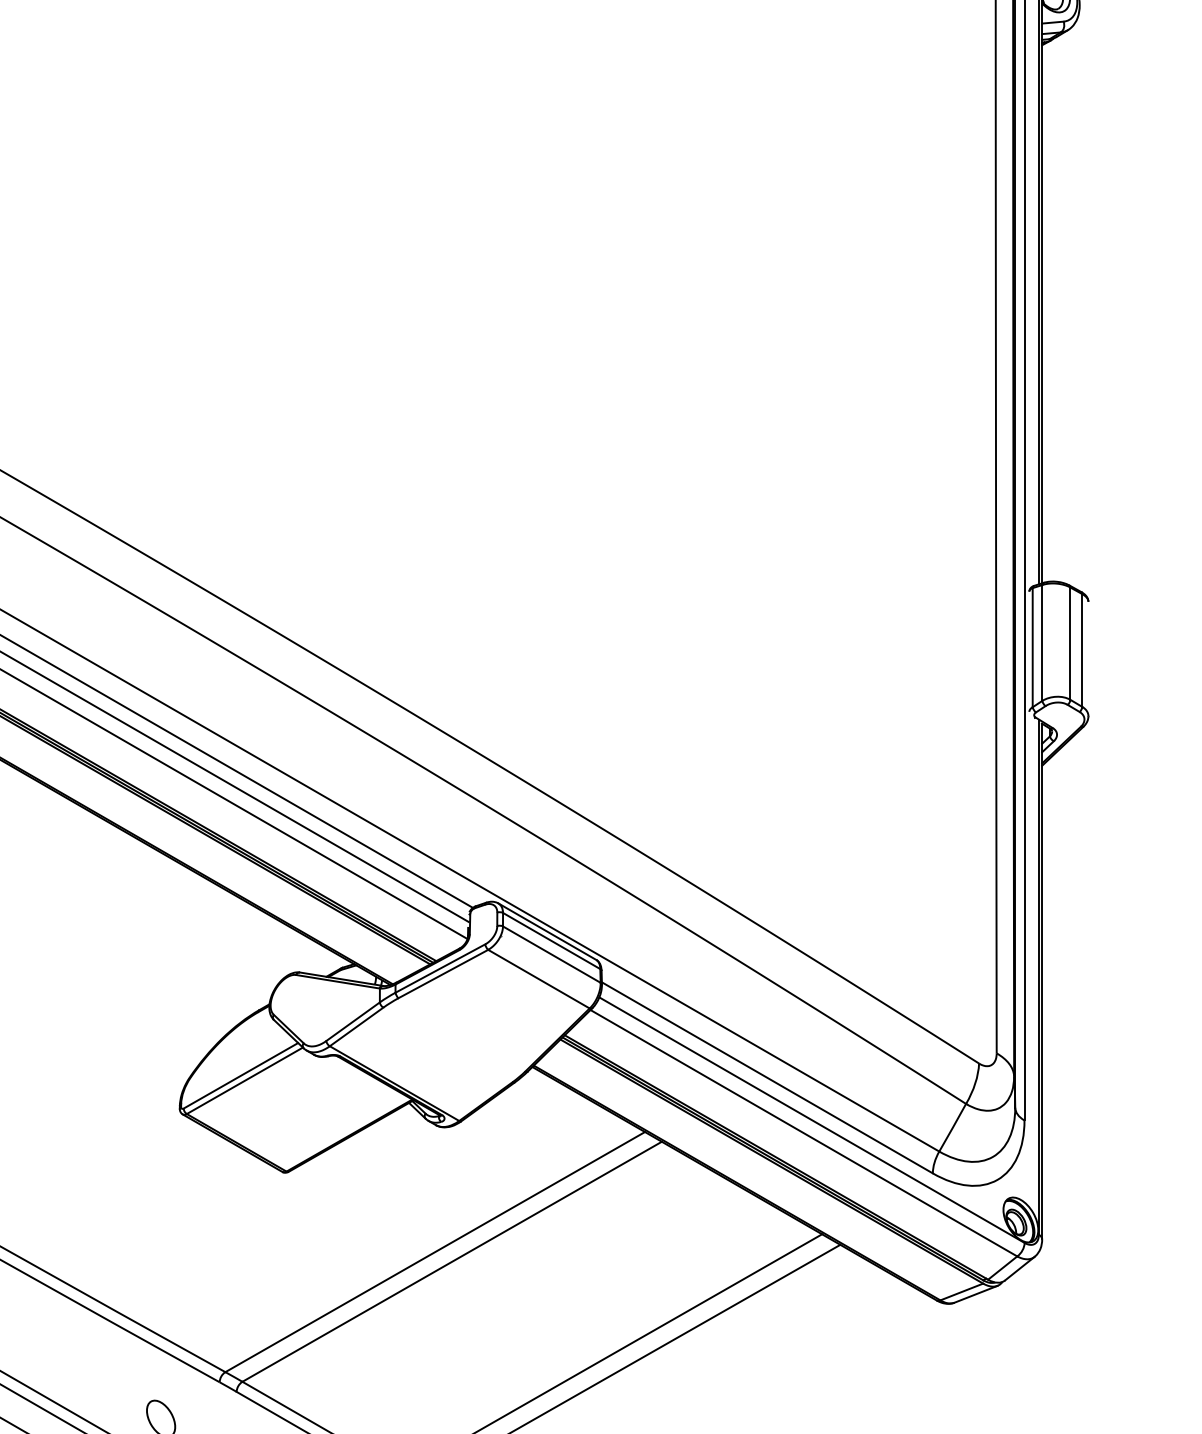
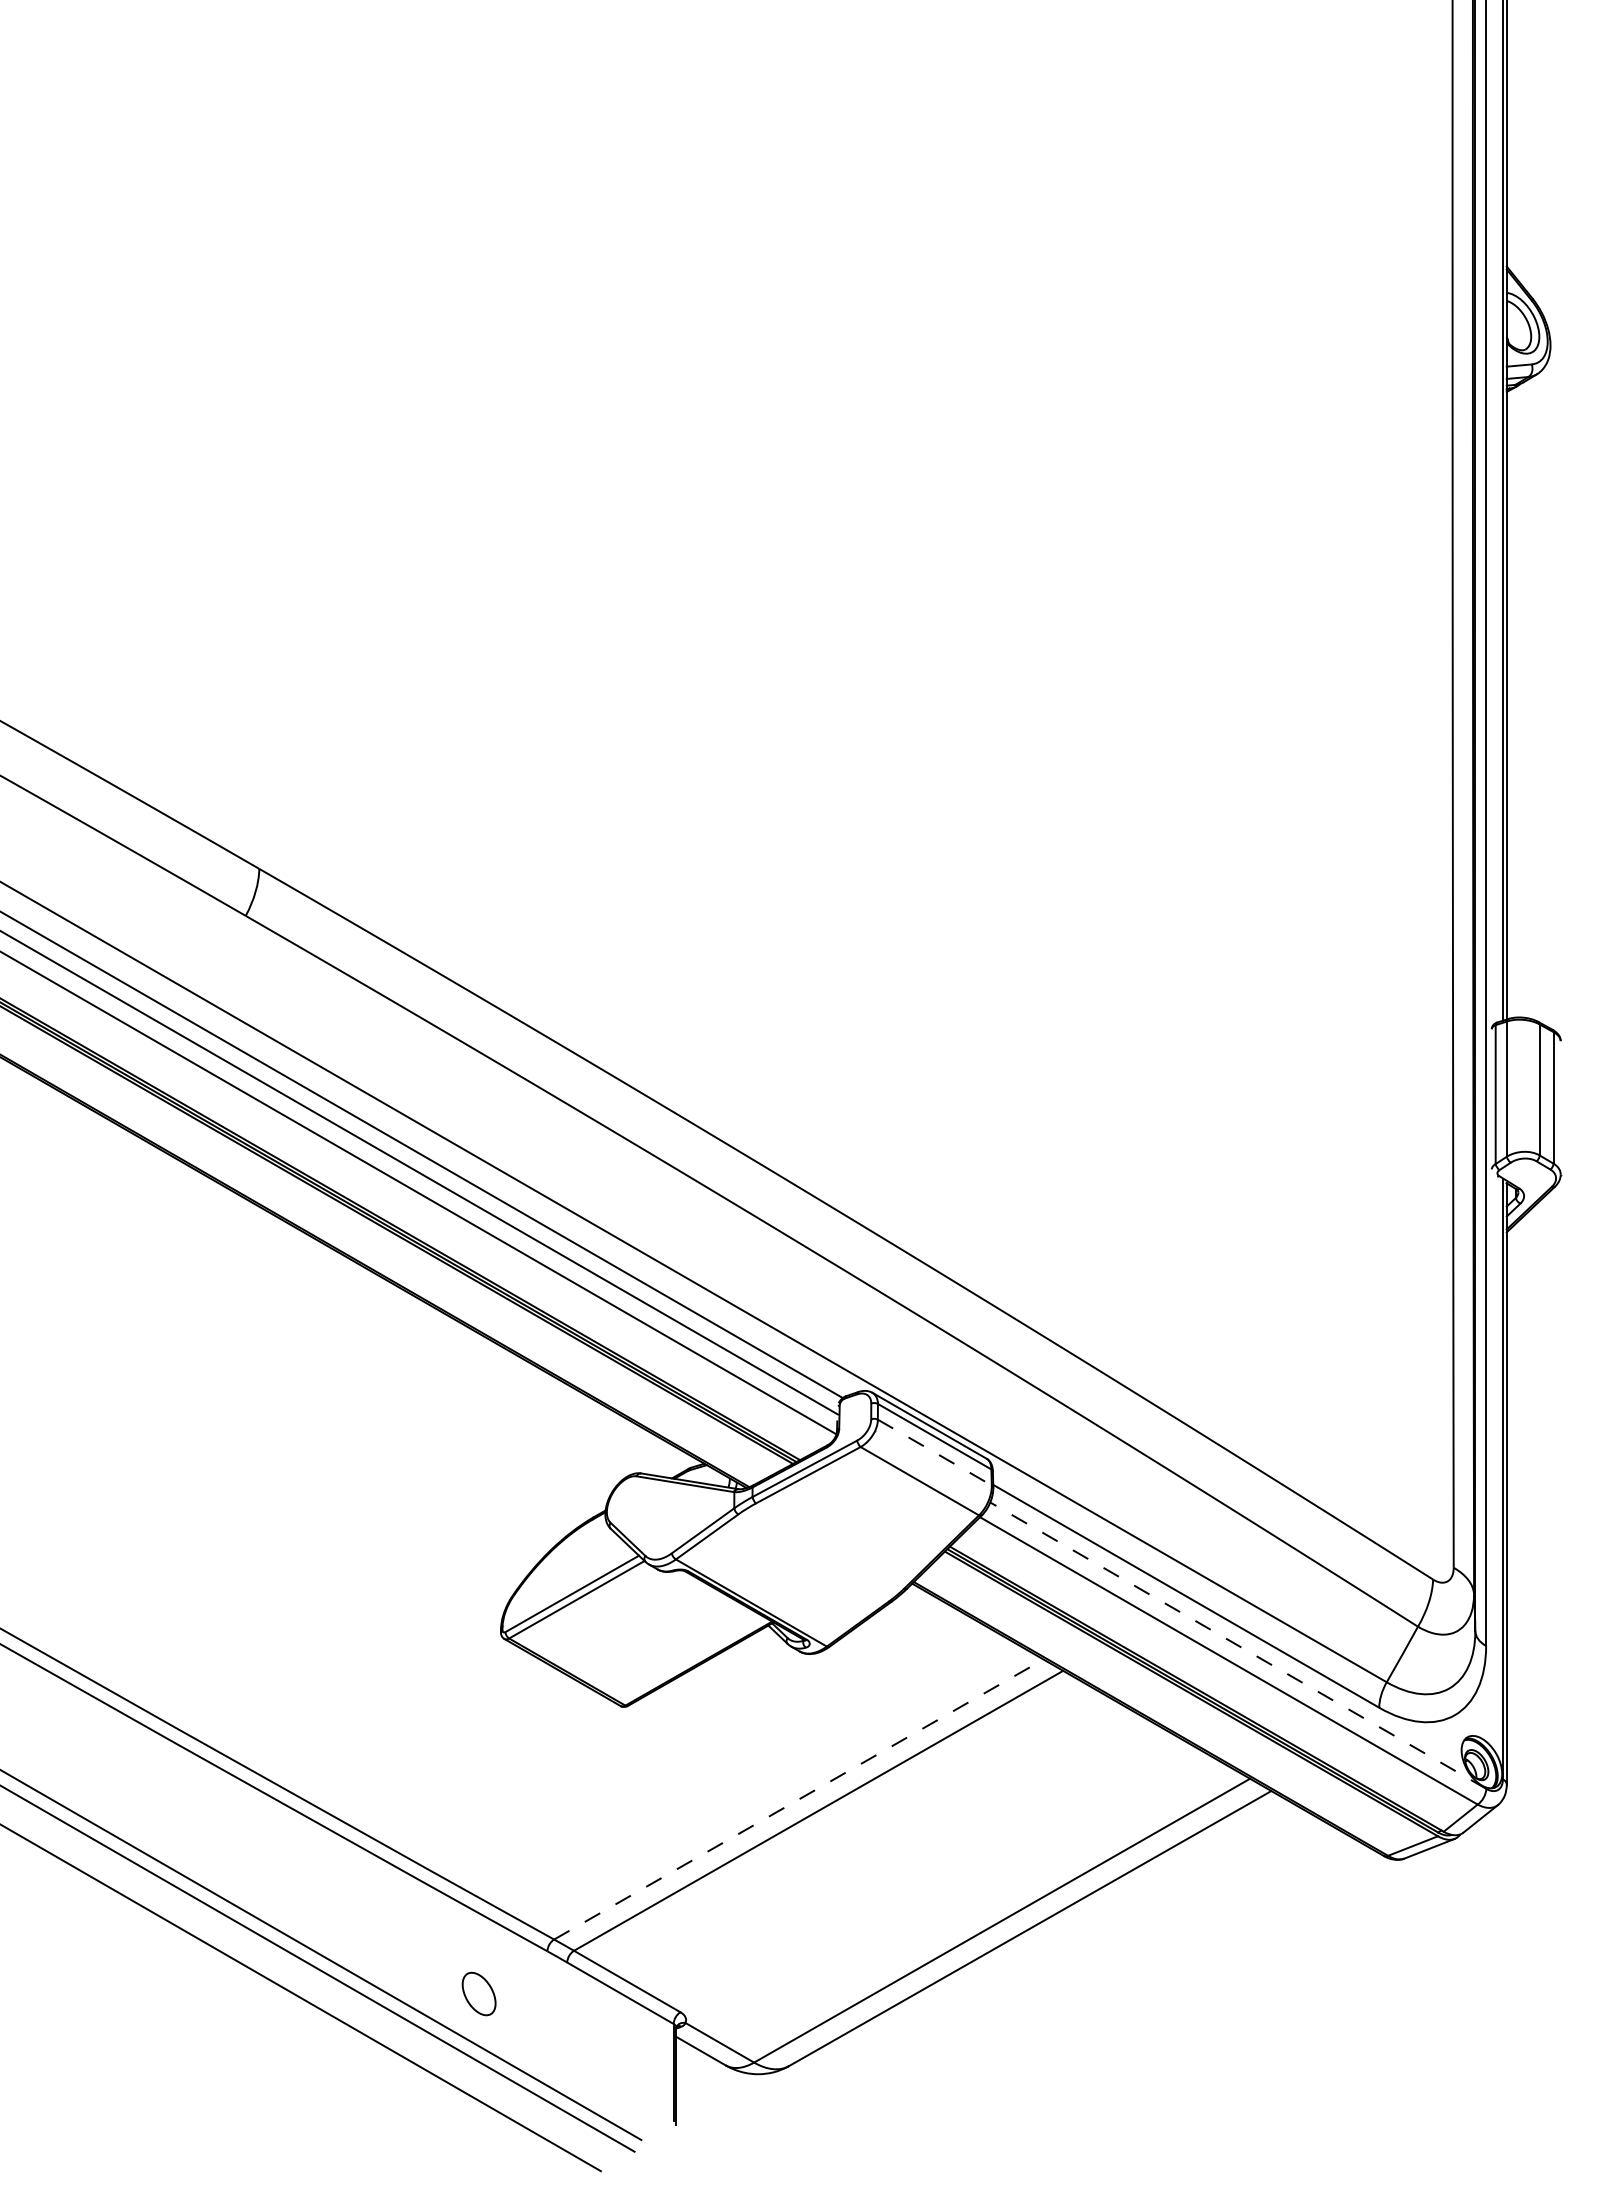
line: (551, 954) -> (934, 1452), solid -> dashed
line: (811, 1120) -> (1237, 1645), solid -> dashed
line: (434, 1252) -> (798, 1799), solid -> dashed

